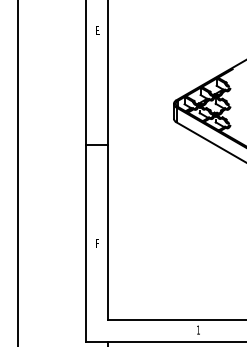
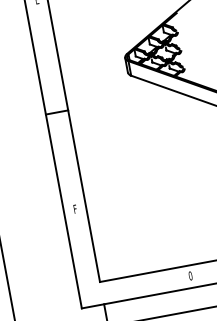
text: (198, 329) -> (190, 275), 1 -> 0

